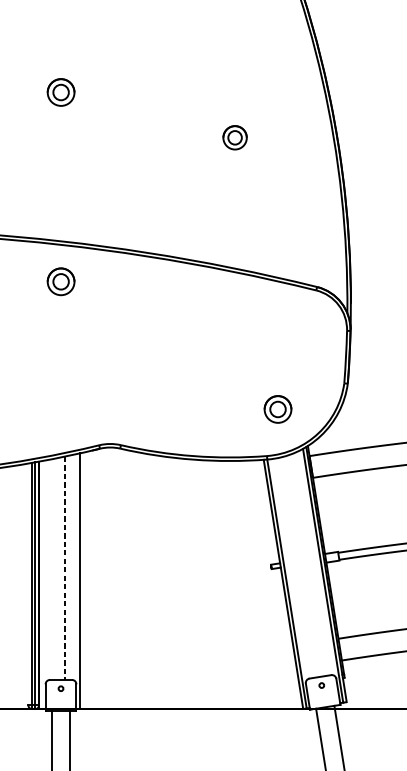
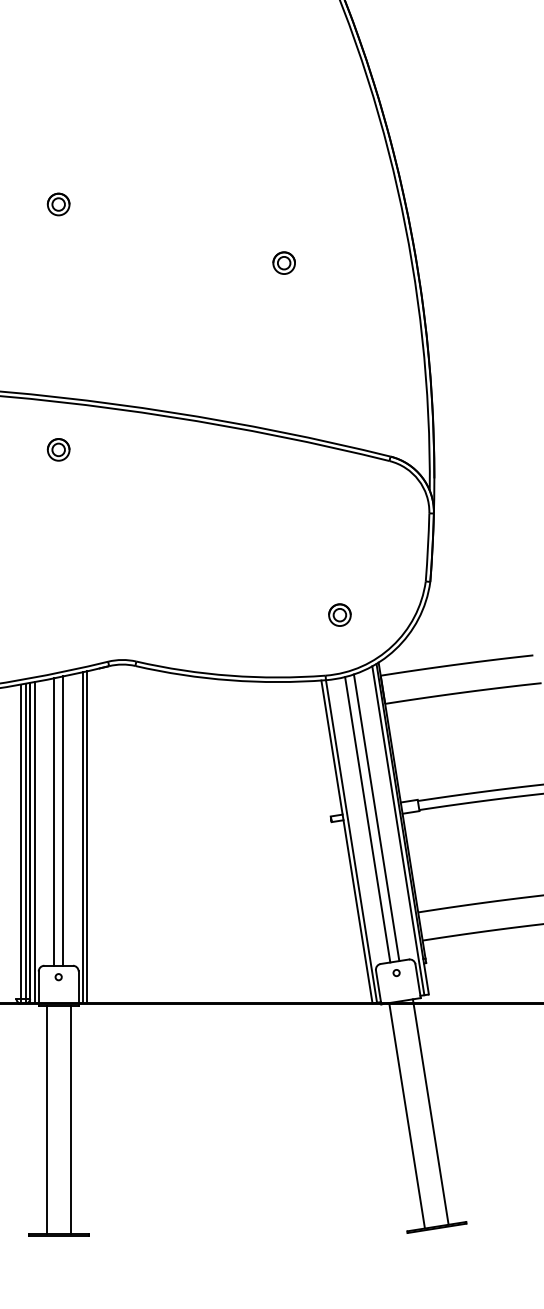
part: (60, 92) -> (58, 204), size x0.62
part: (234, 137) -> (283, 262), size x0.71
part: (60, 281) -> (58, 449), size x0.62
part: (277, 408) -> (339, 614), size x0.62
line: (306, 565) -> (376, 817), added
line: (299, 567) -> (367, 819), added
line: (57, 568) -> (54, 821), added
line: (64, 568) -> (63, 821), dashed -> solid
line: (83, 580) -> (87, 837), added
line: (42, 584) -> (34, 842), added

